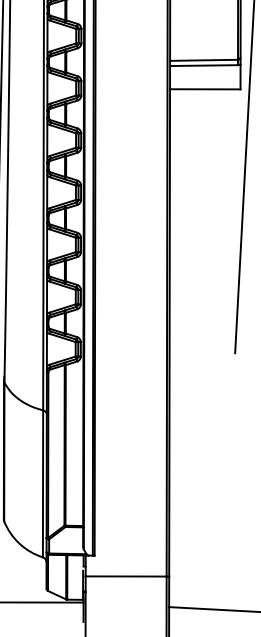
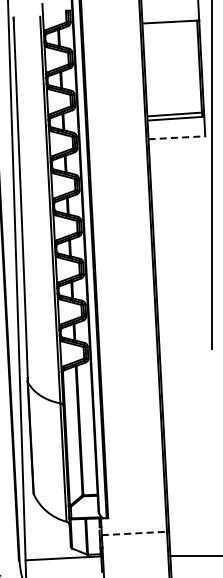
line: (206, 89) -> (177, 137), solid -> dashed
line: (126, 576) -> (134, 533), solid -> dashed

